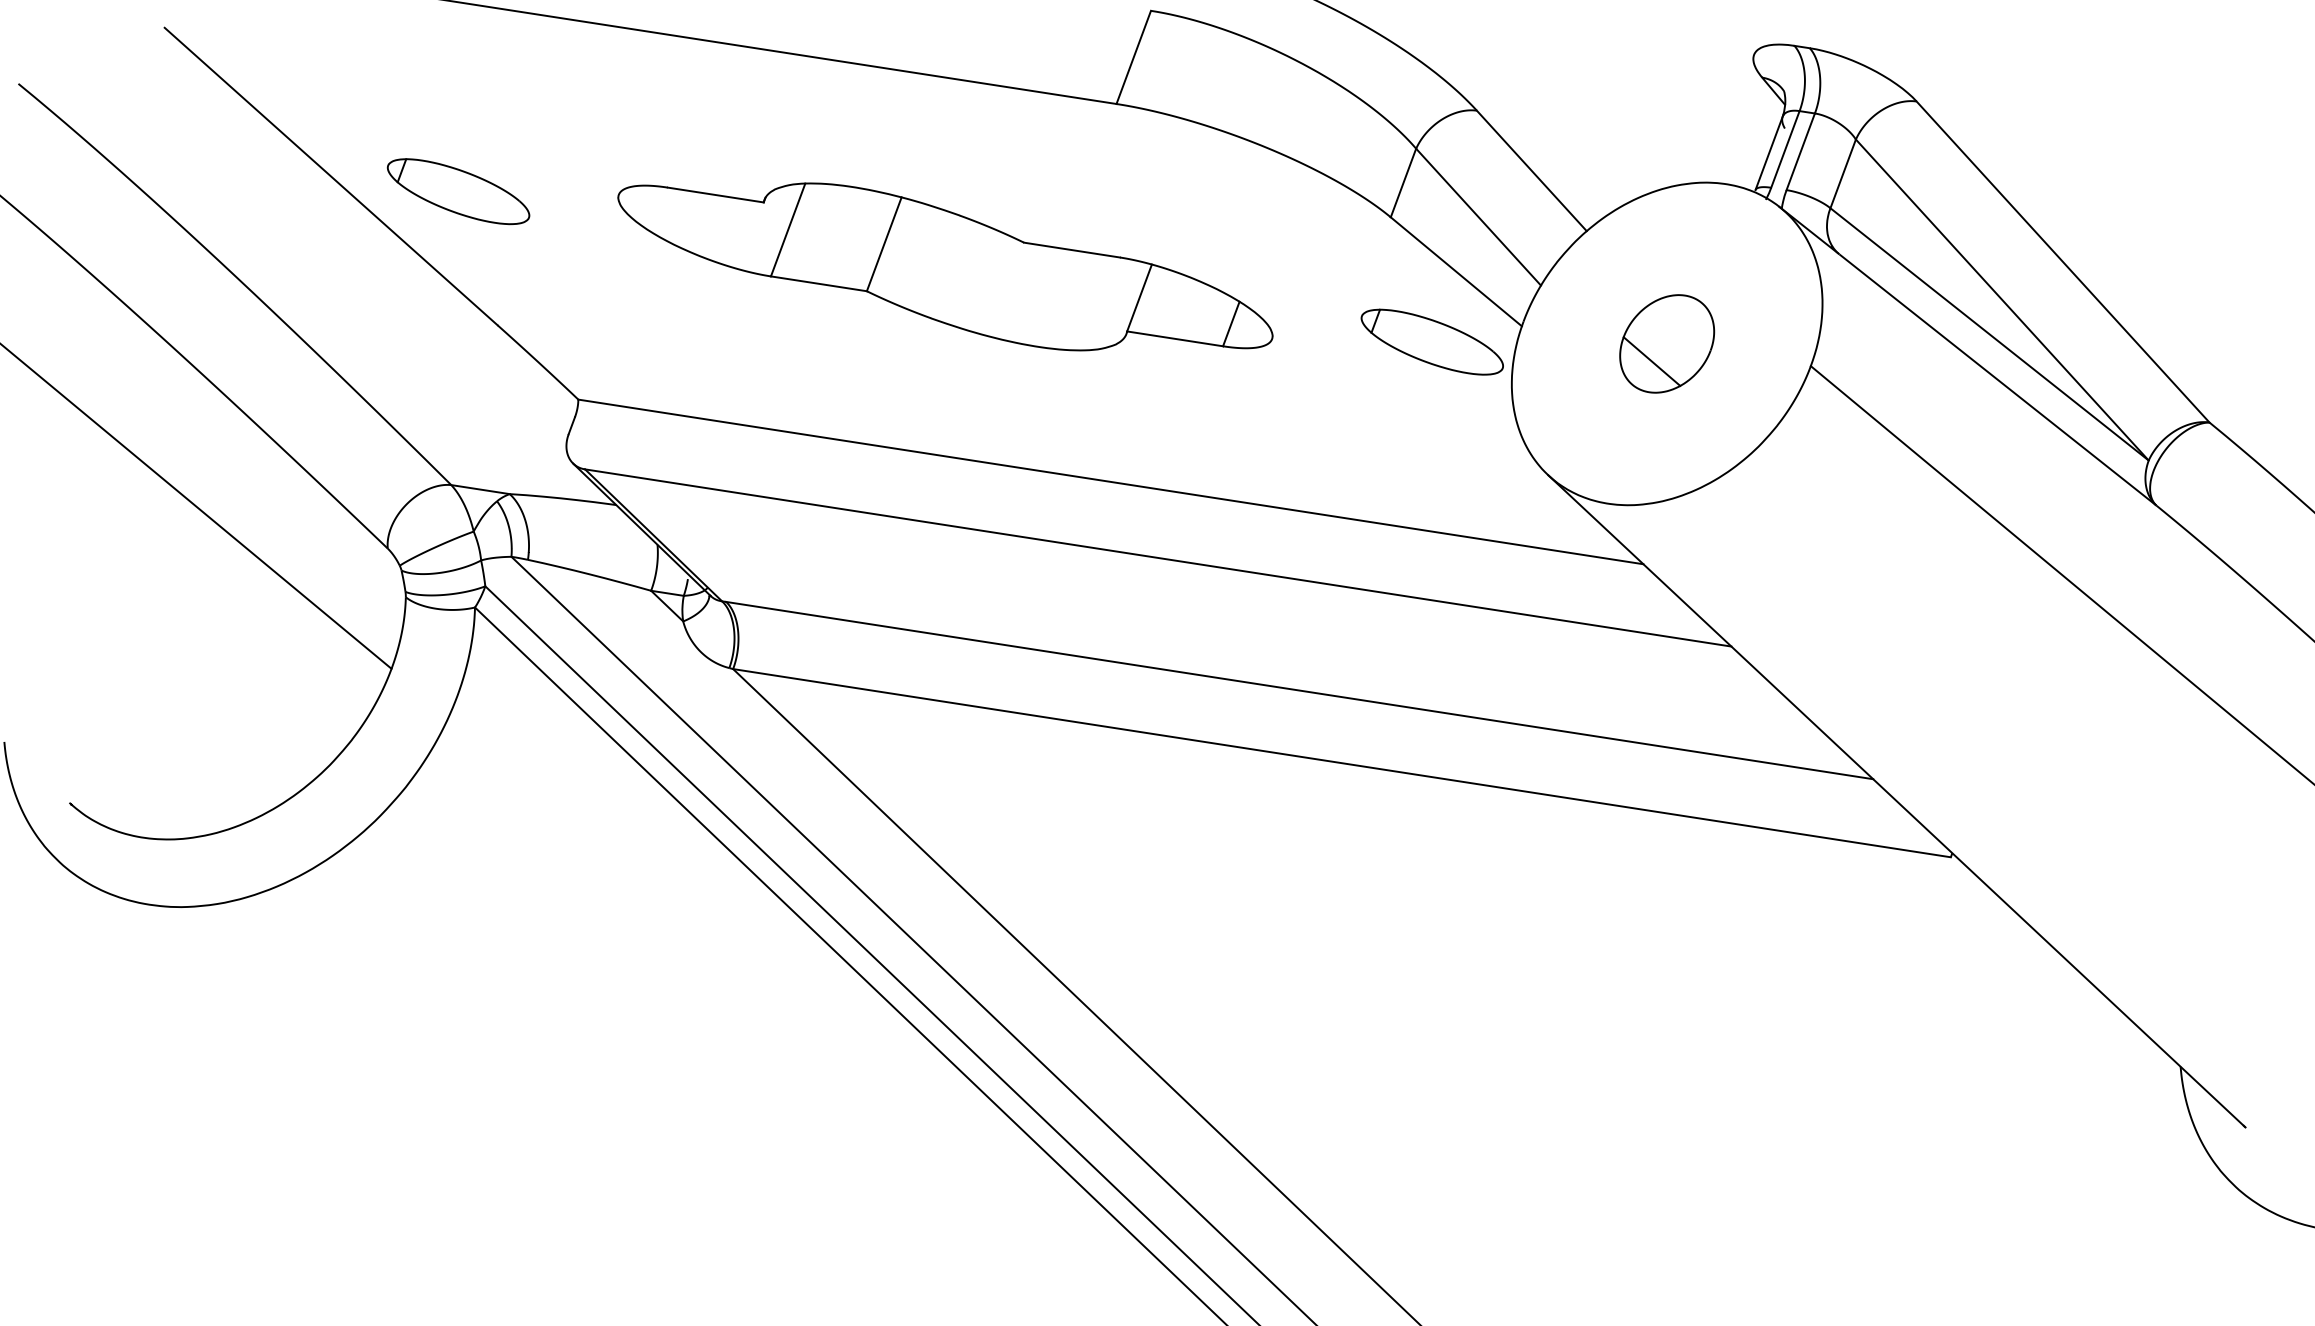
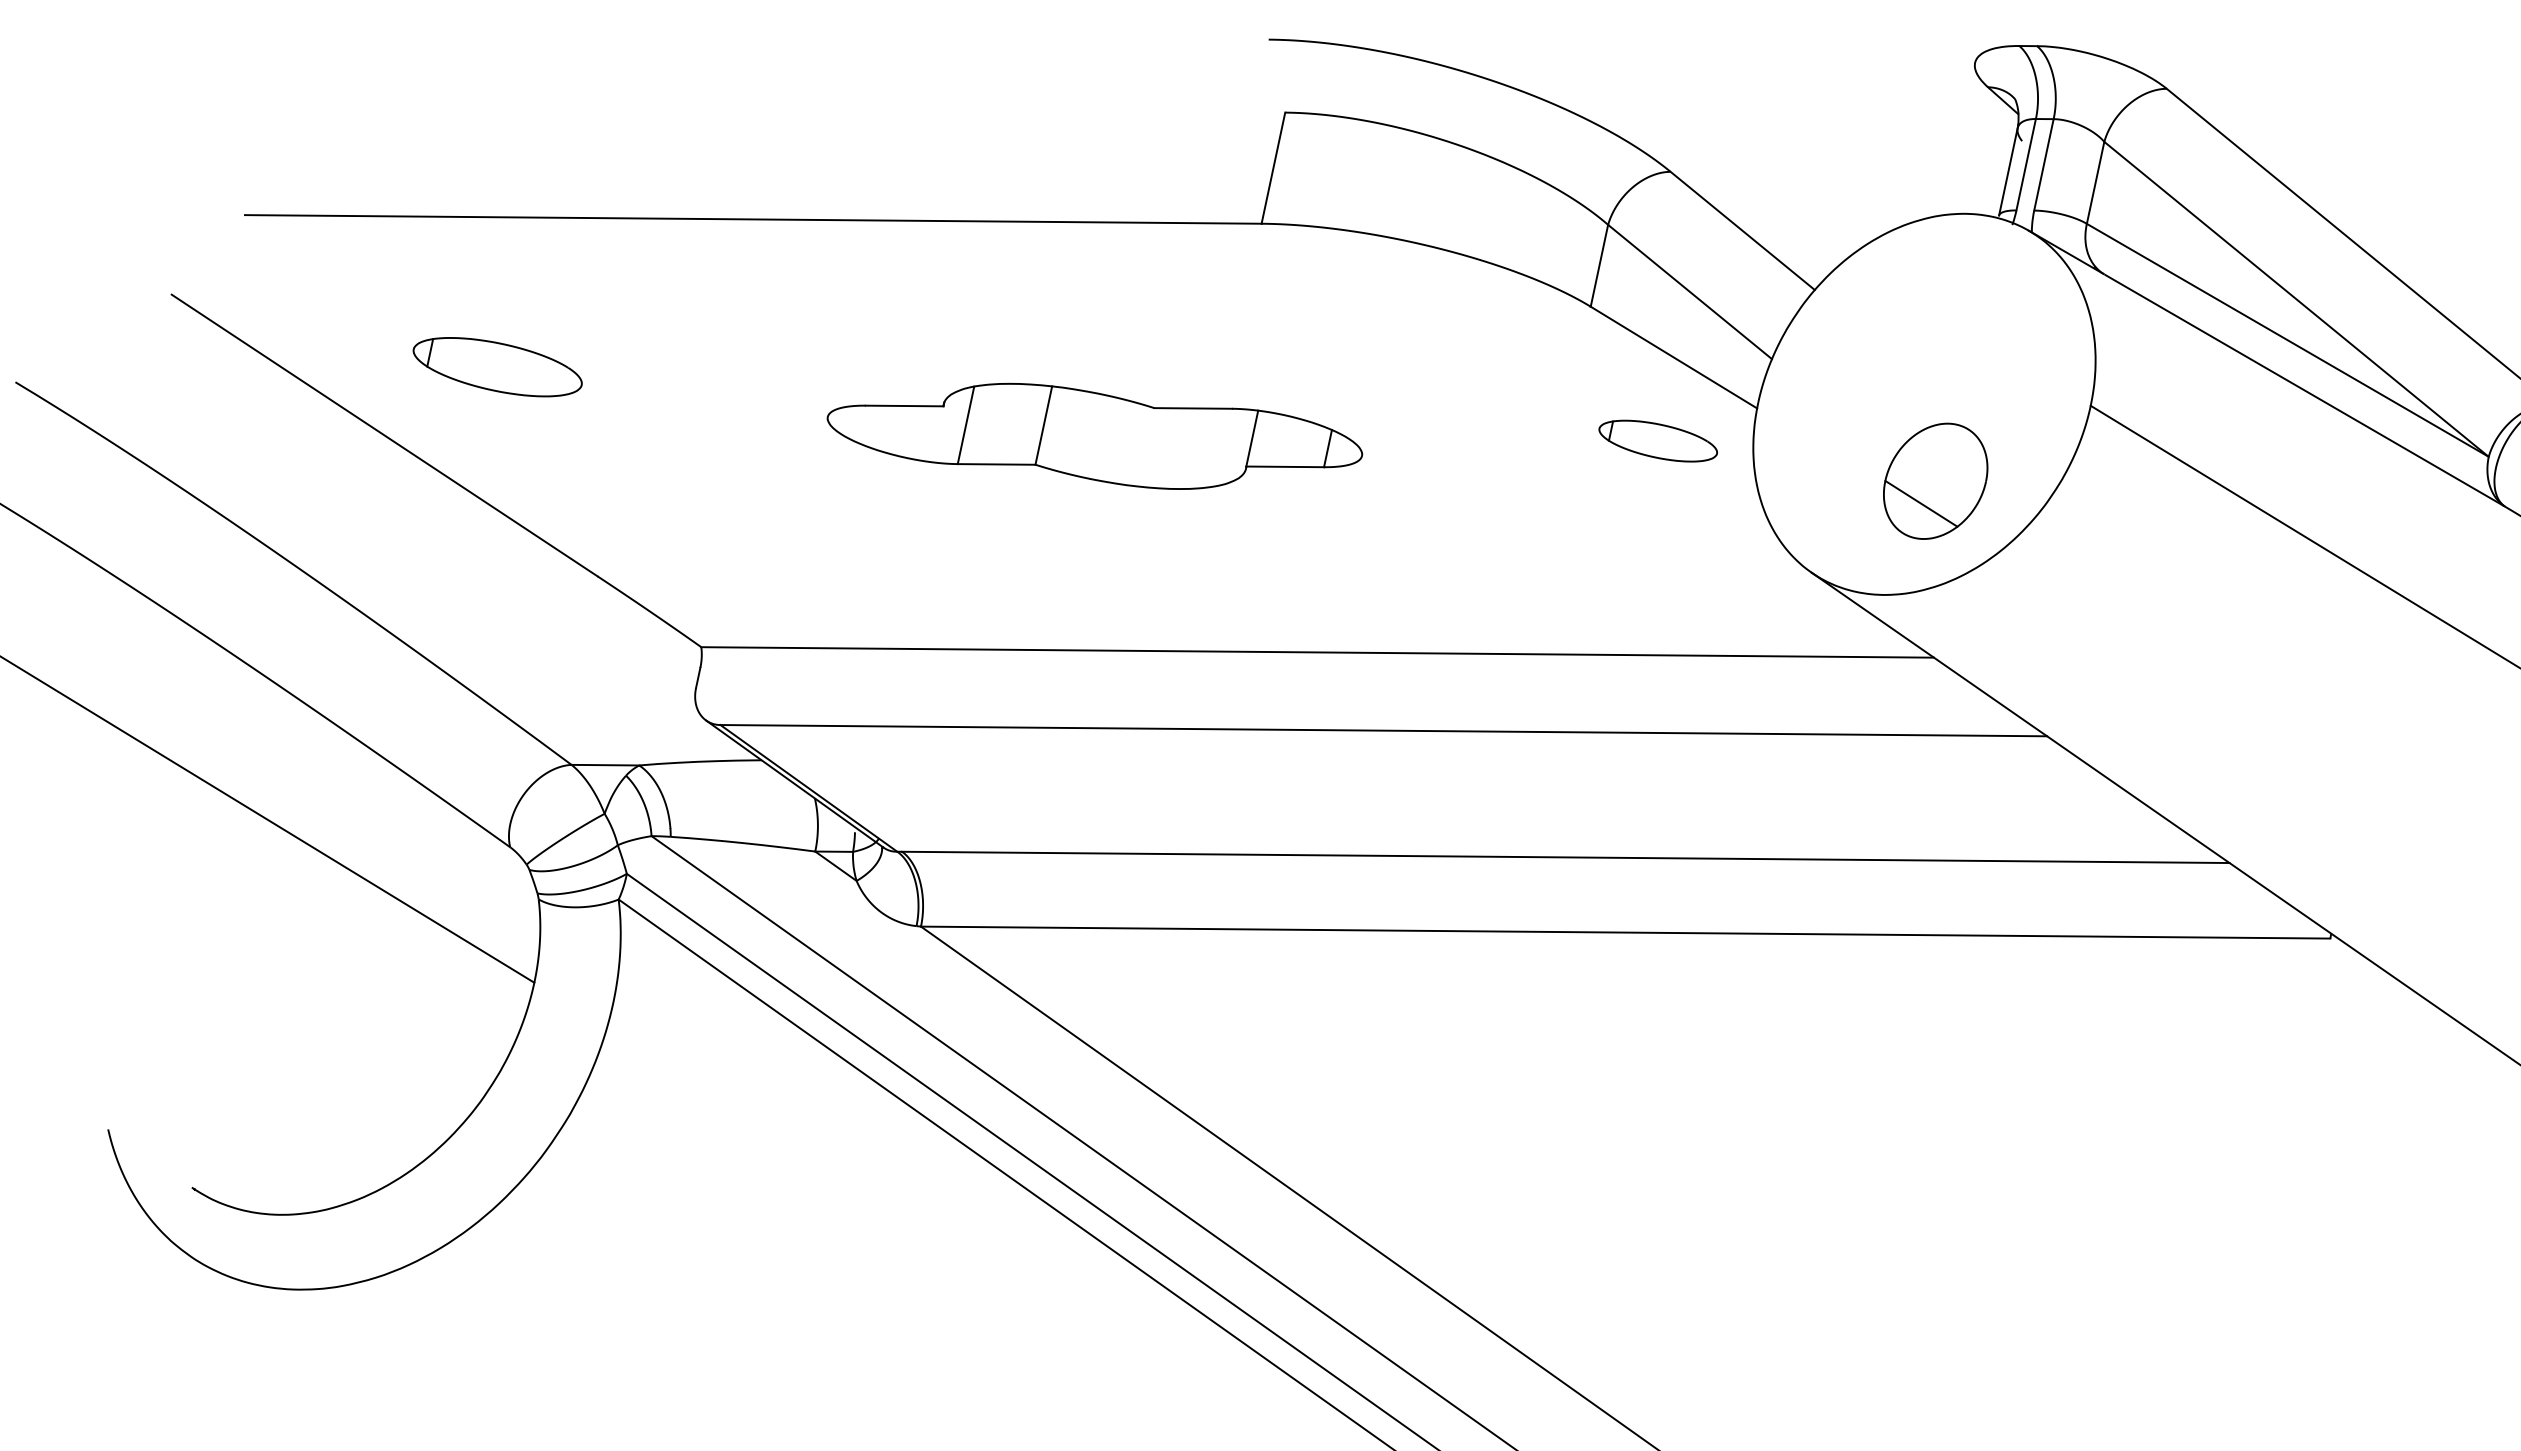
part: (458, 191) -> (497, 366), moved
part: (945, 266) -> (1094, 435), size x0.7
part: (1431, 341) -> (1657, 440), size x0.7
part: (1667, 343) -> (1935, 480), moved

